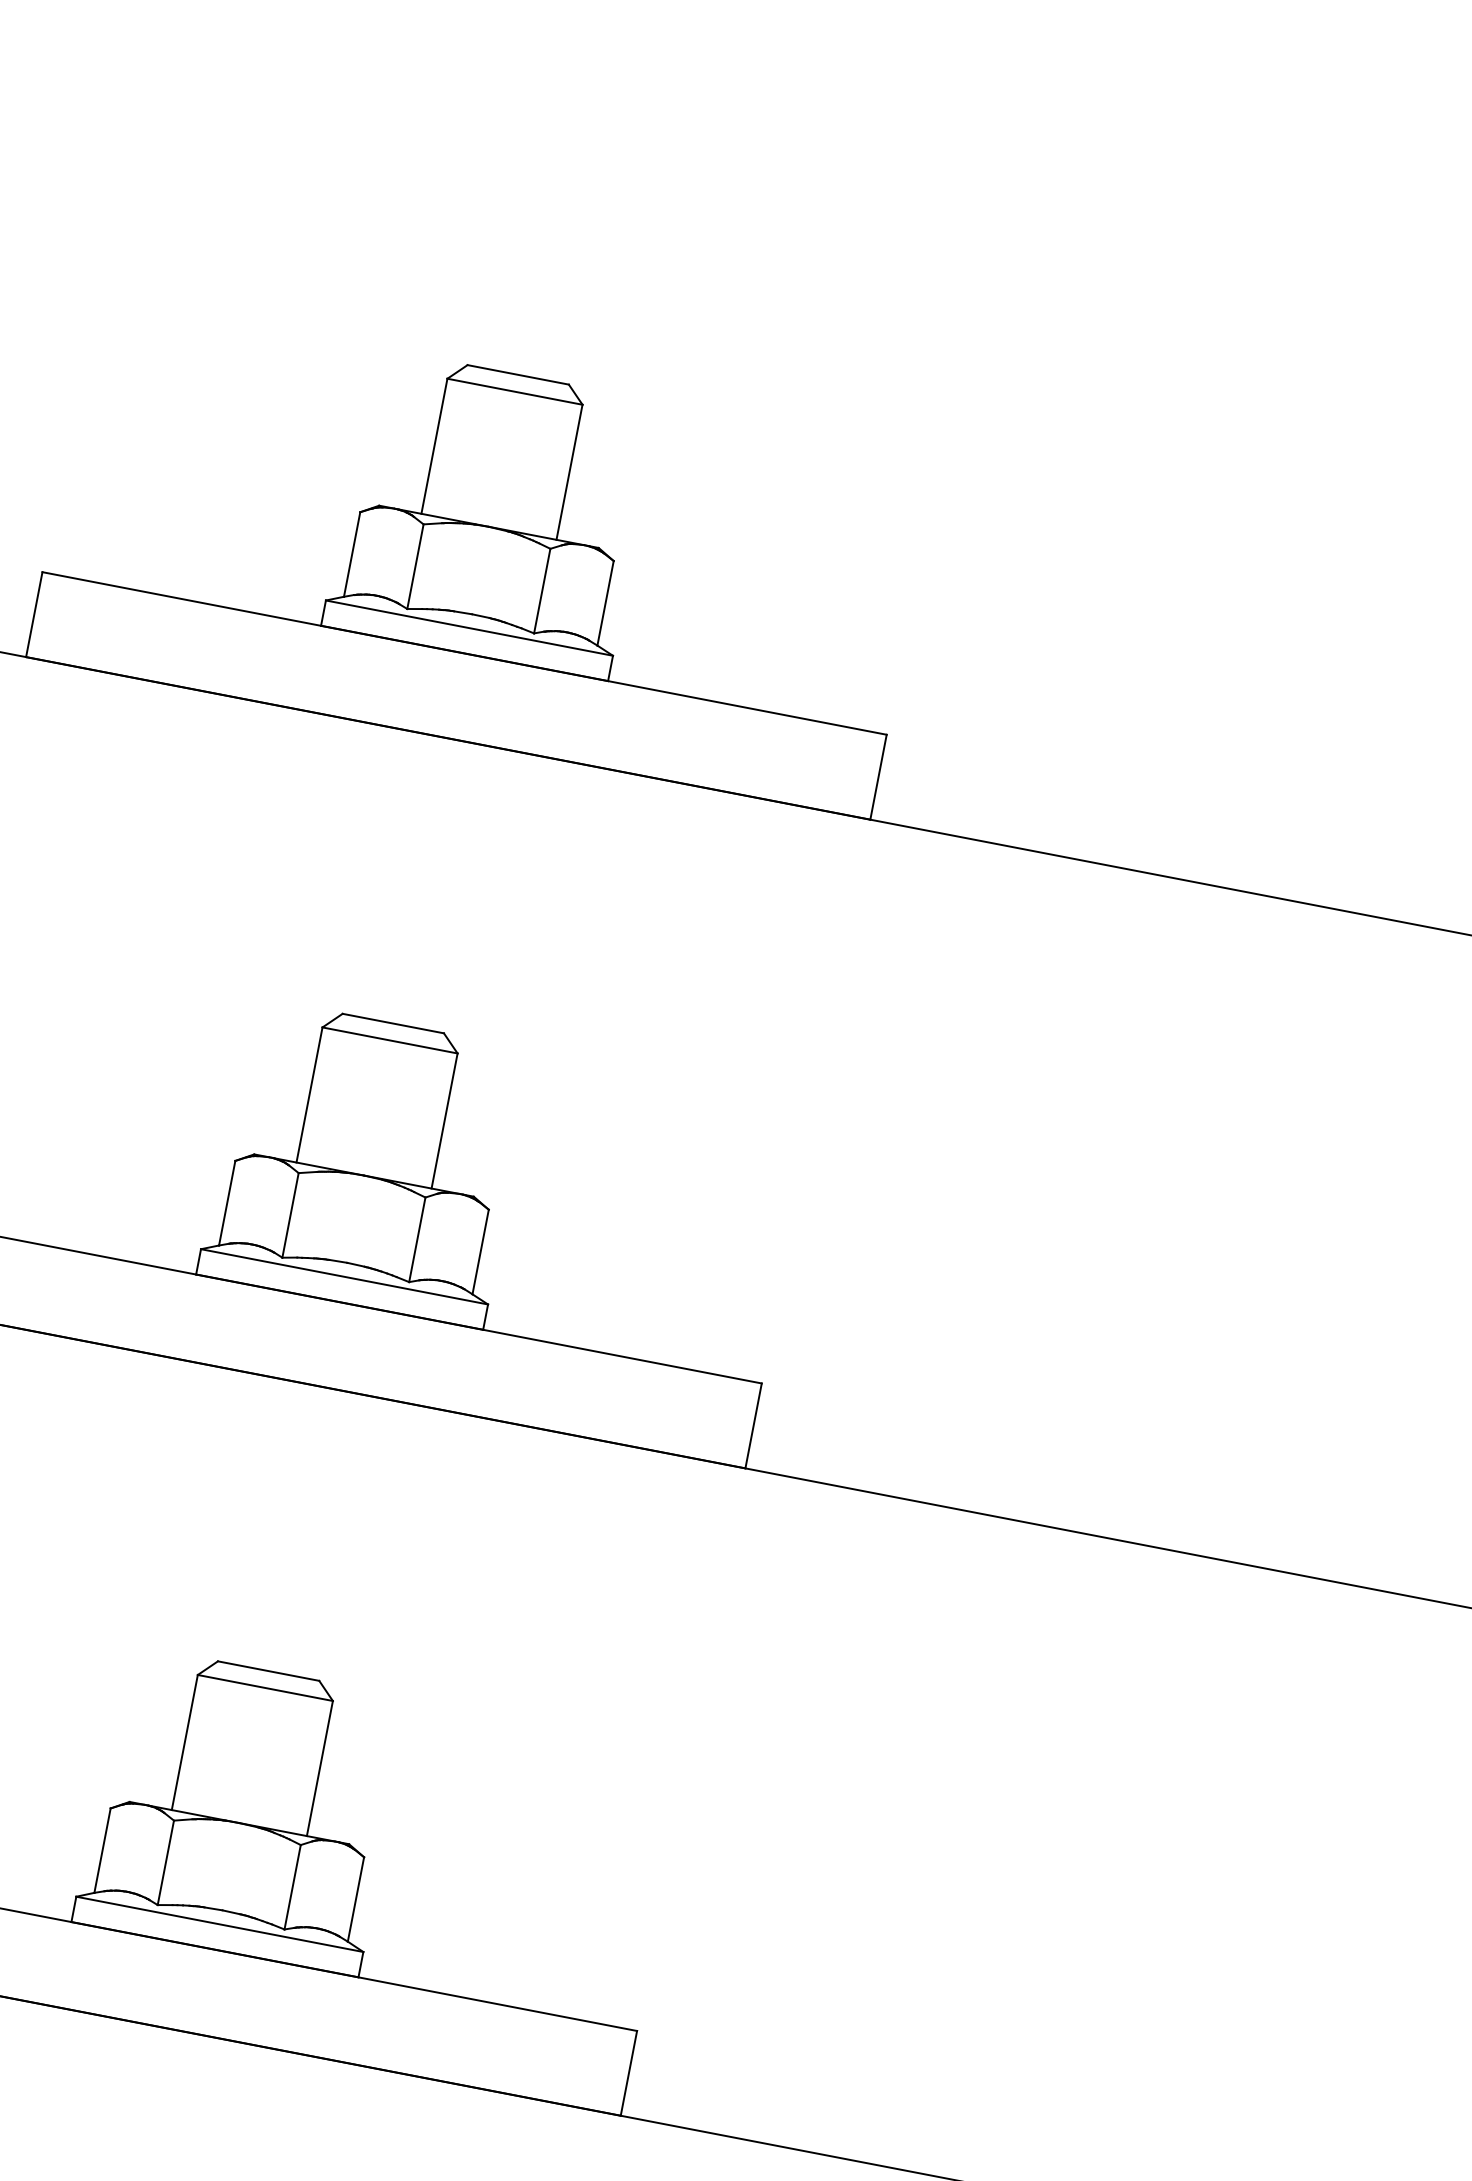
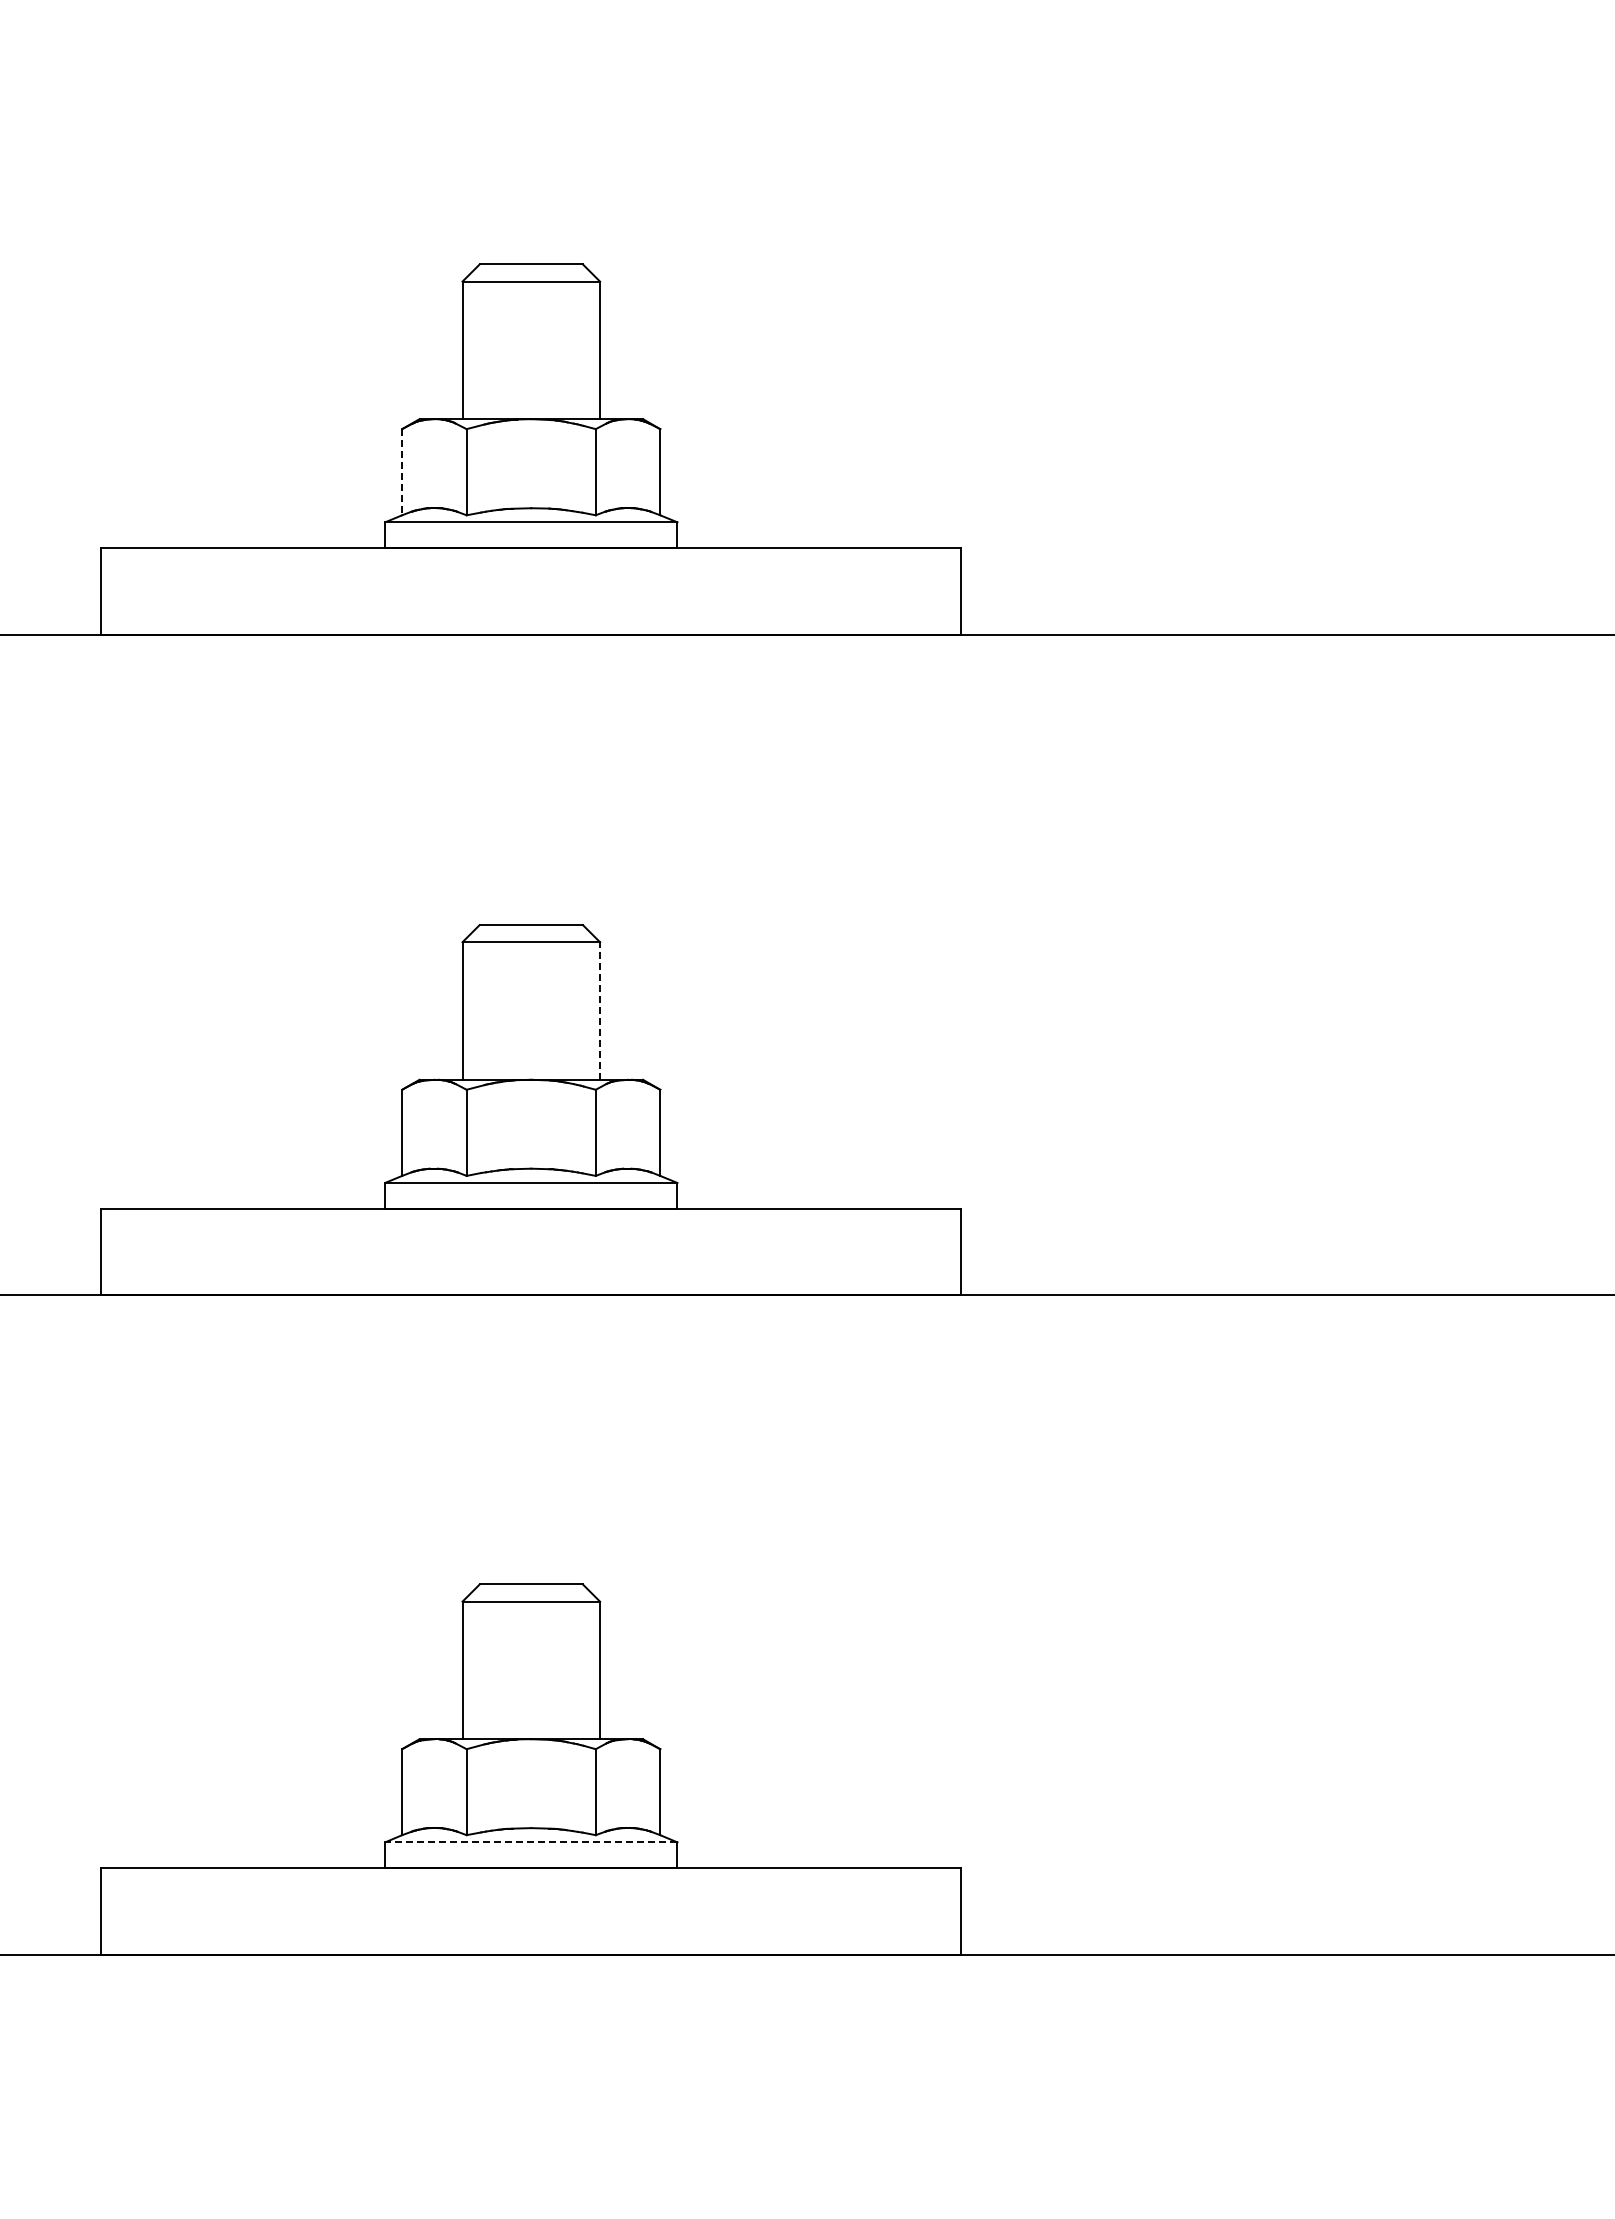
line: (352, 554) -> (402, 472), solid -> dashed
line: (444, 1121) -> (600, 1011), solid -> dashed
line: (219, 1924) -> (530, 1842), solid -> dashed

